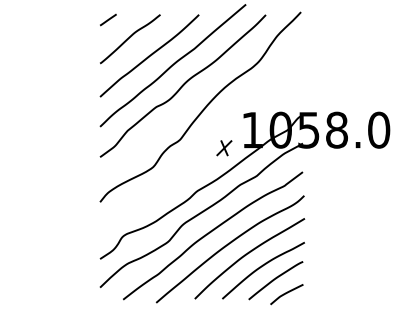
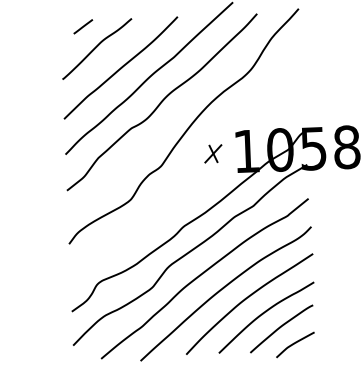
line: (108, 19) -> (83, 26), moved
part: (224, 148) -> (213, 154), moved

